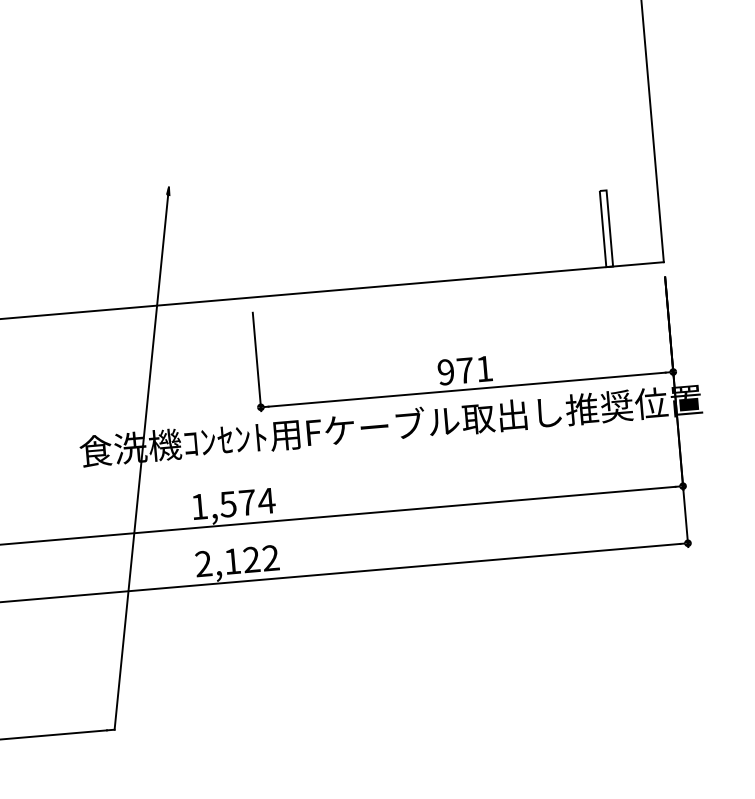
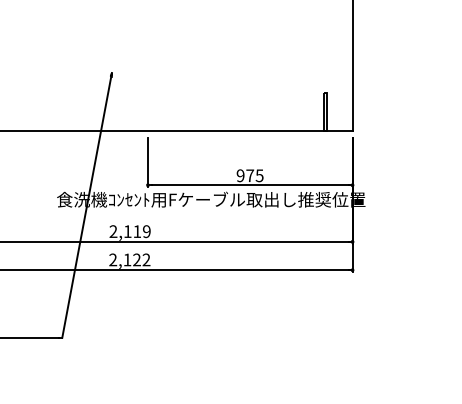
text: (484, 368) -> (259, 175), 971 -> 975
text: (233, 503) -> (130, 231), 1,574 -> 2,119

